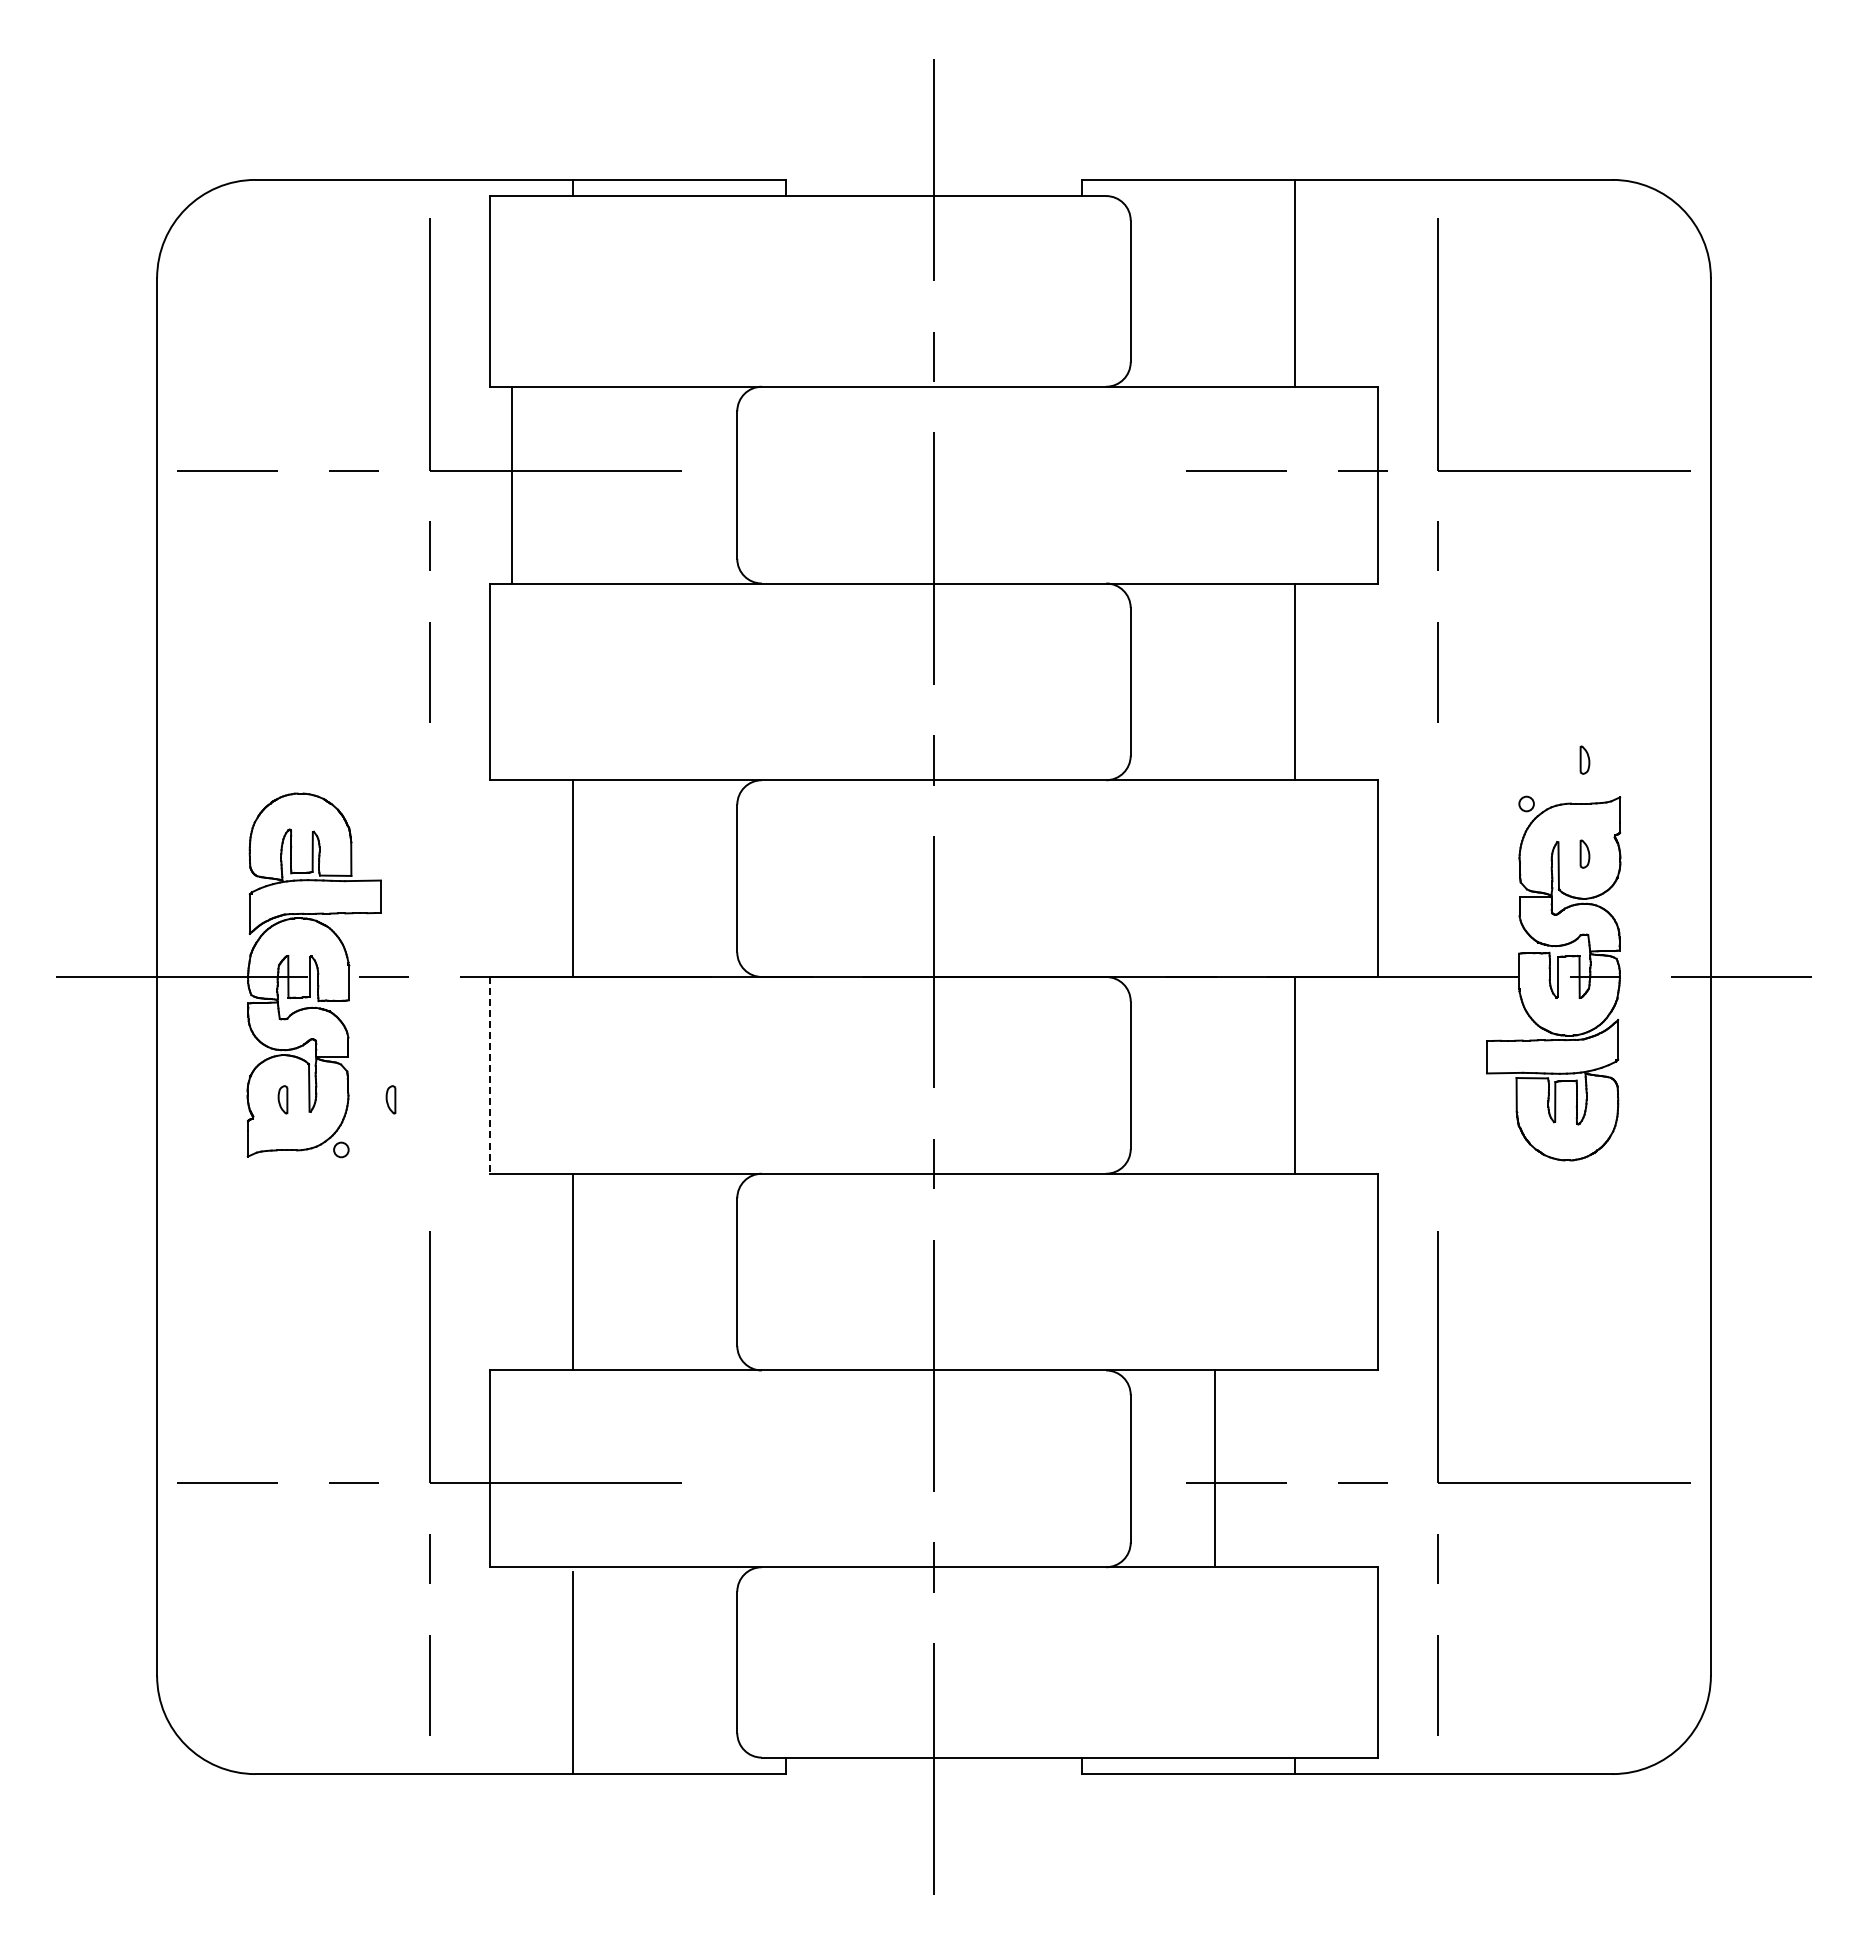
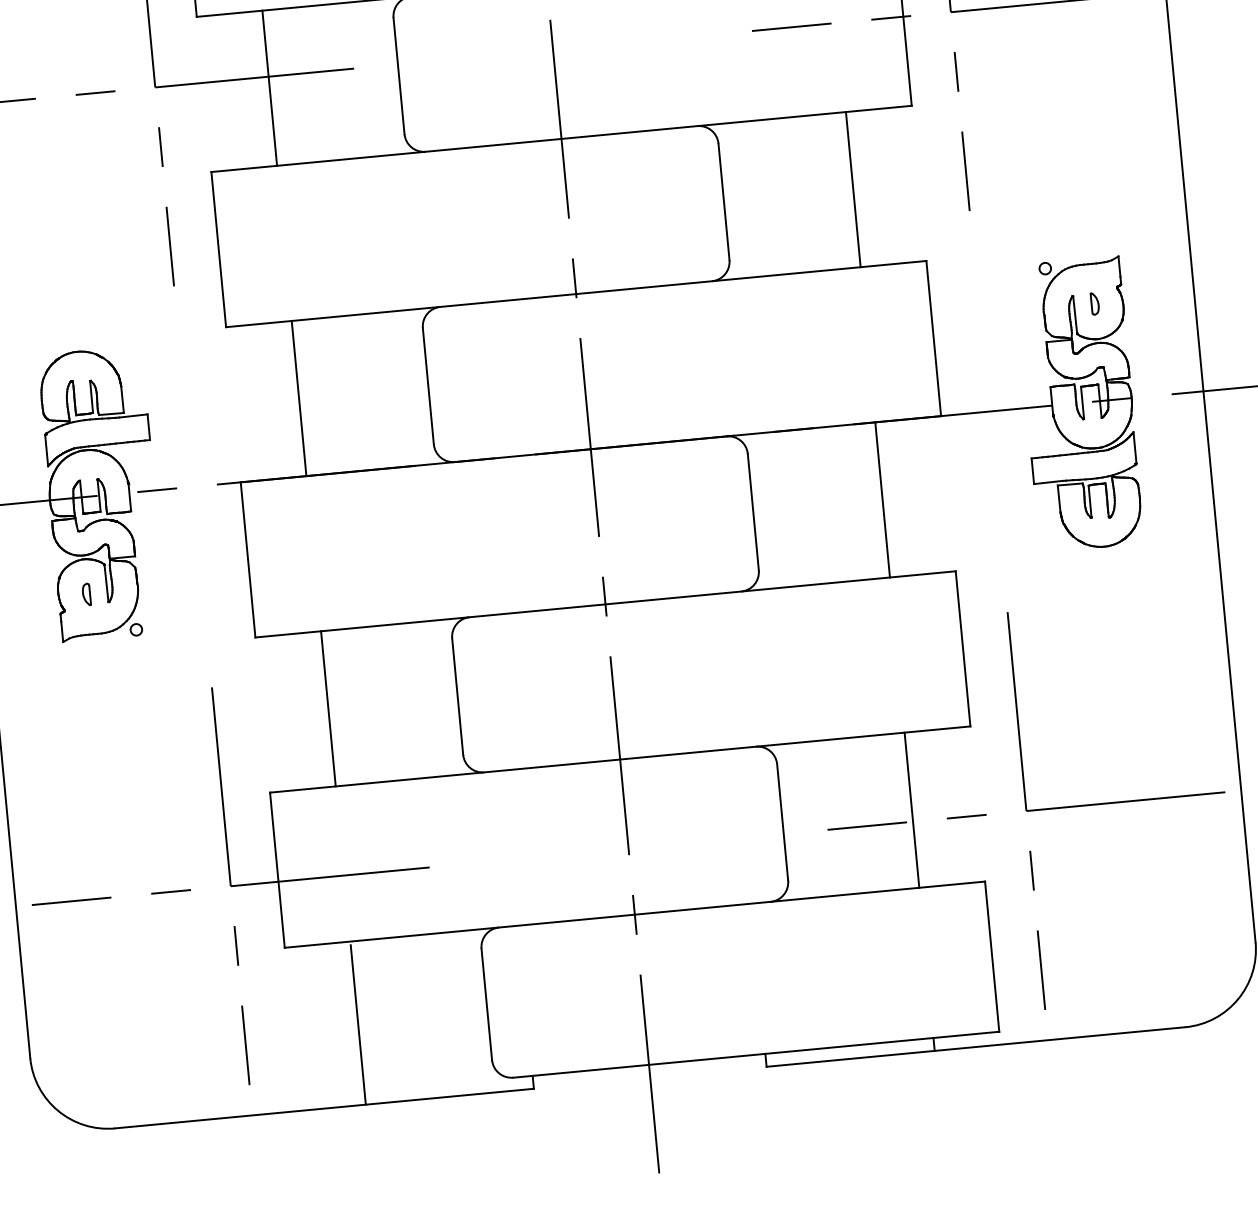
line: (512, 484) -> (269, 87), moved
part: (1584, 759) -> (1087, 229), removed
line: (490, 1075) -> (248, 559), dashed -> solid
part: (390, 1099) -> (171, 586), removed
line: (1214, 1468) -> (911, 809), moved

